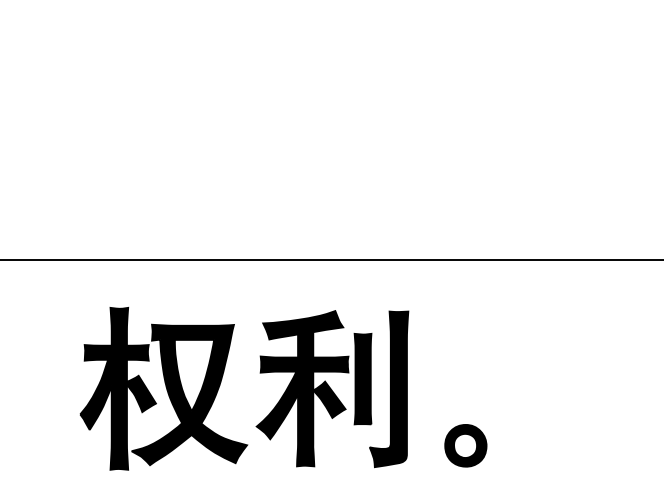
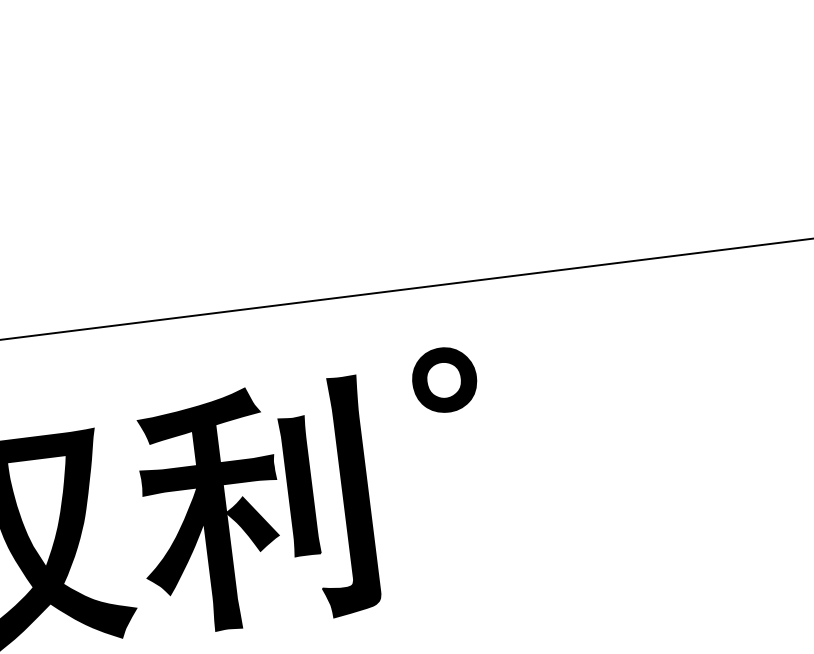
part: (465, 445) -> (444, 379), moved

